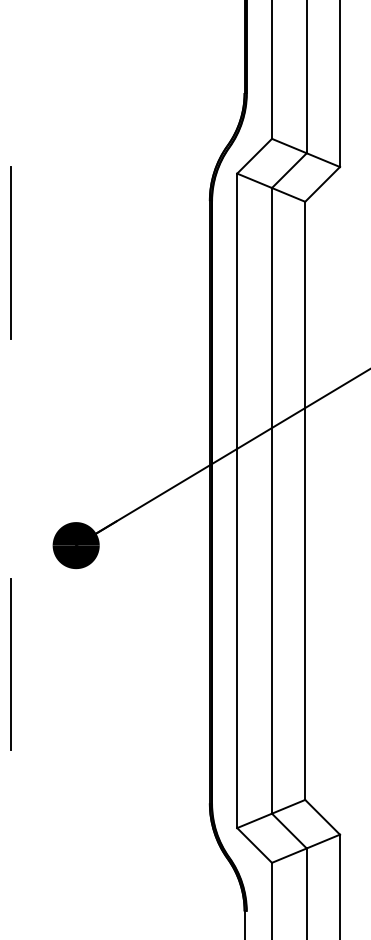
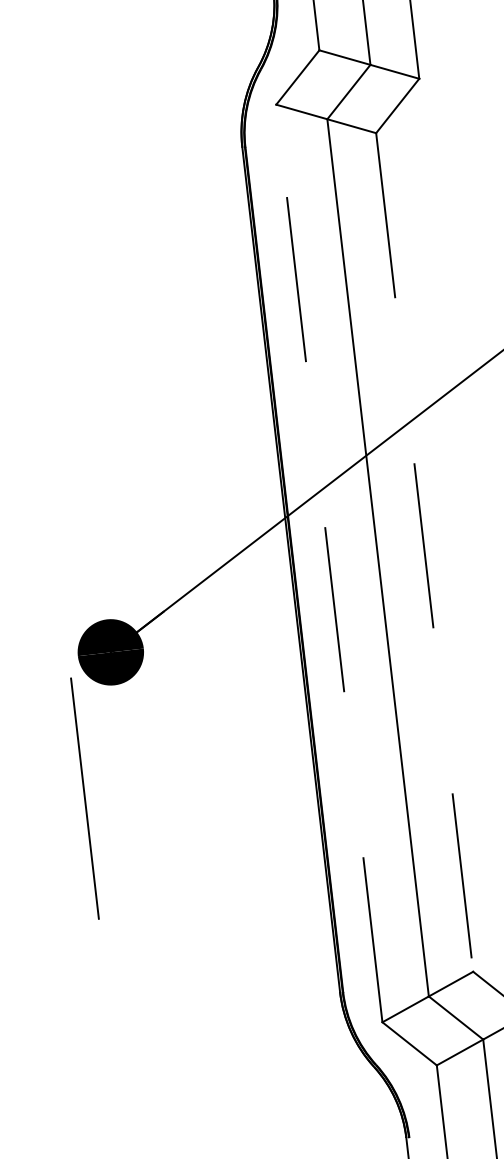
line: (237, 500) -> (329, 562), solid -> dashed
line: (305, 501) -> (425, 553), solid -> dashed
line: (10, 664) -> (84, 798), moved

